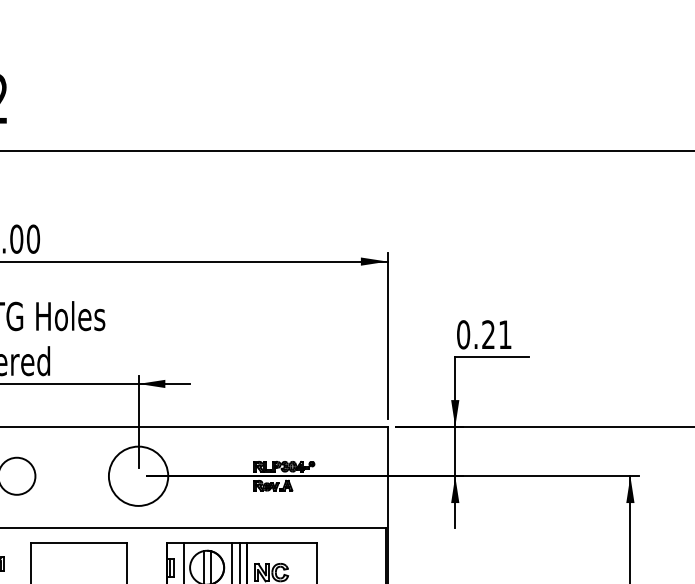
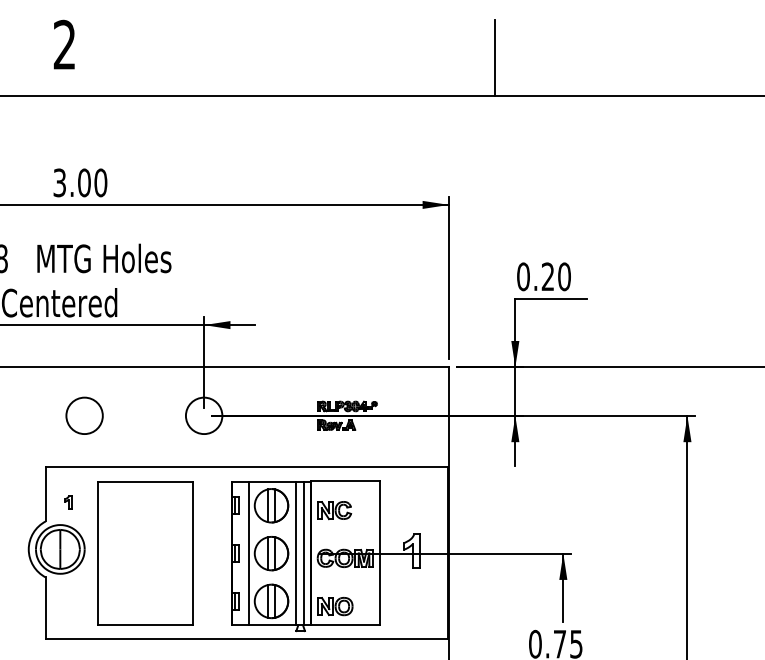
line: (435, 112) -> (495, 58), added
text: (505, 334) -> (564, 276), 0.21 -> 0.20
circle: (137, 475) -> (203, 415), size x0.62

